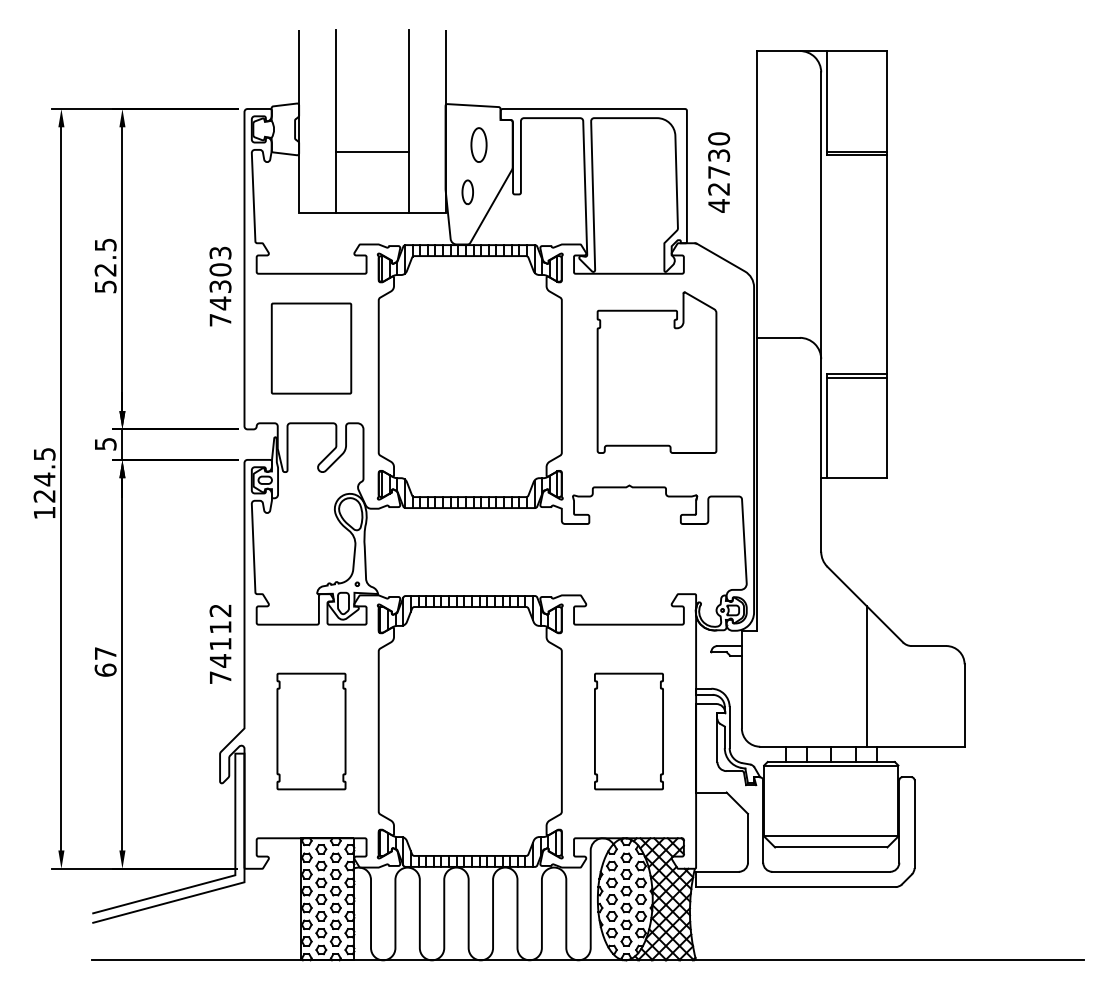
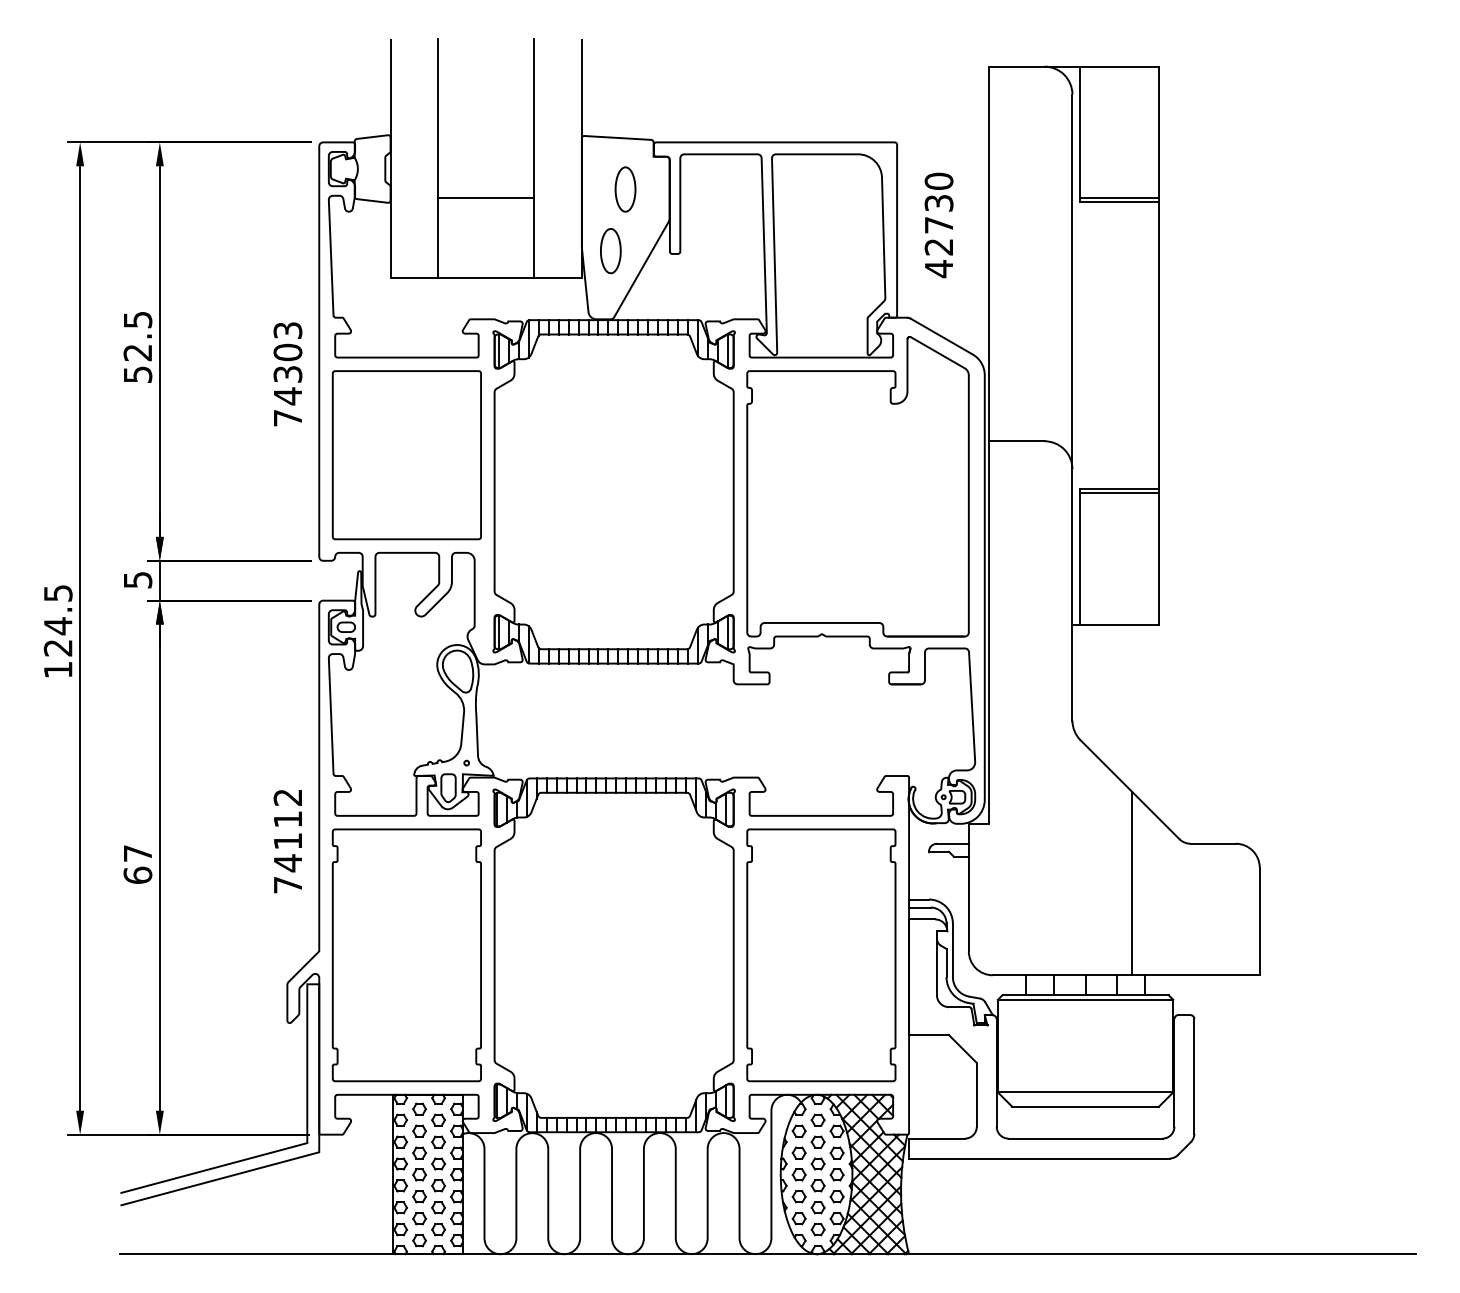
part: (467, 192) -> (610, 251), size x1.43
part: (311, 348) -> (406, 455), size x1.43
part: (656, 372) -> (857, 486), size x1.43
part: (311, 731) -> (406, 955), size x1.67
part: (629, 731) -> (821, 955), size x1.67

